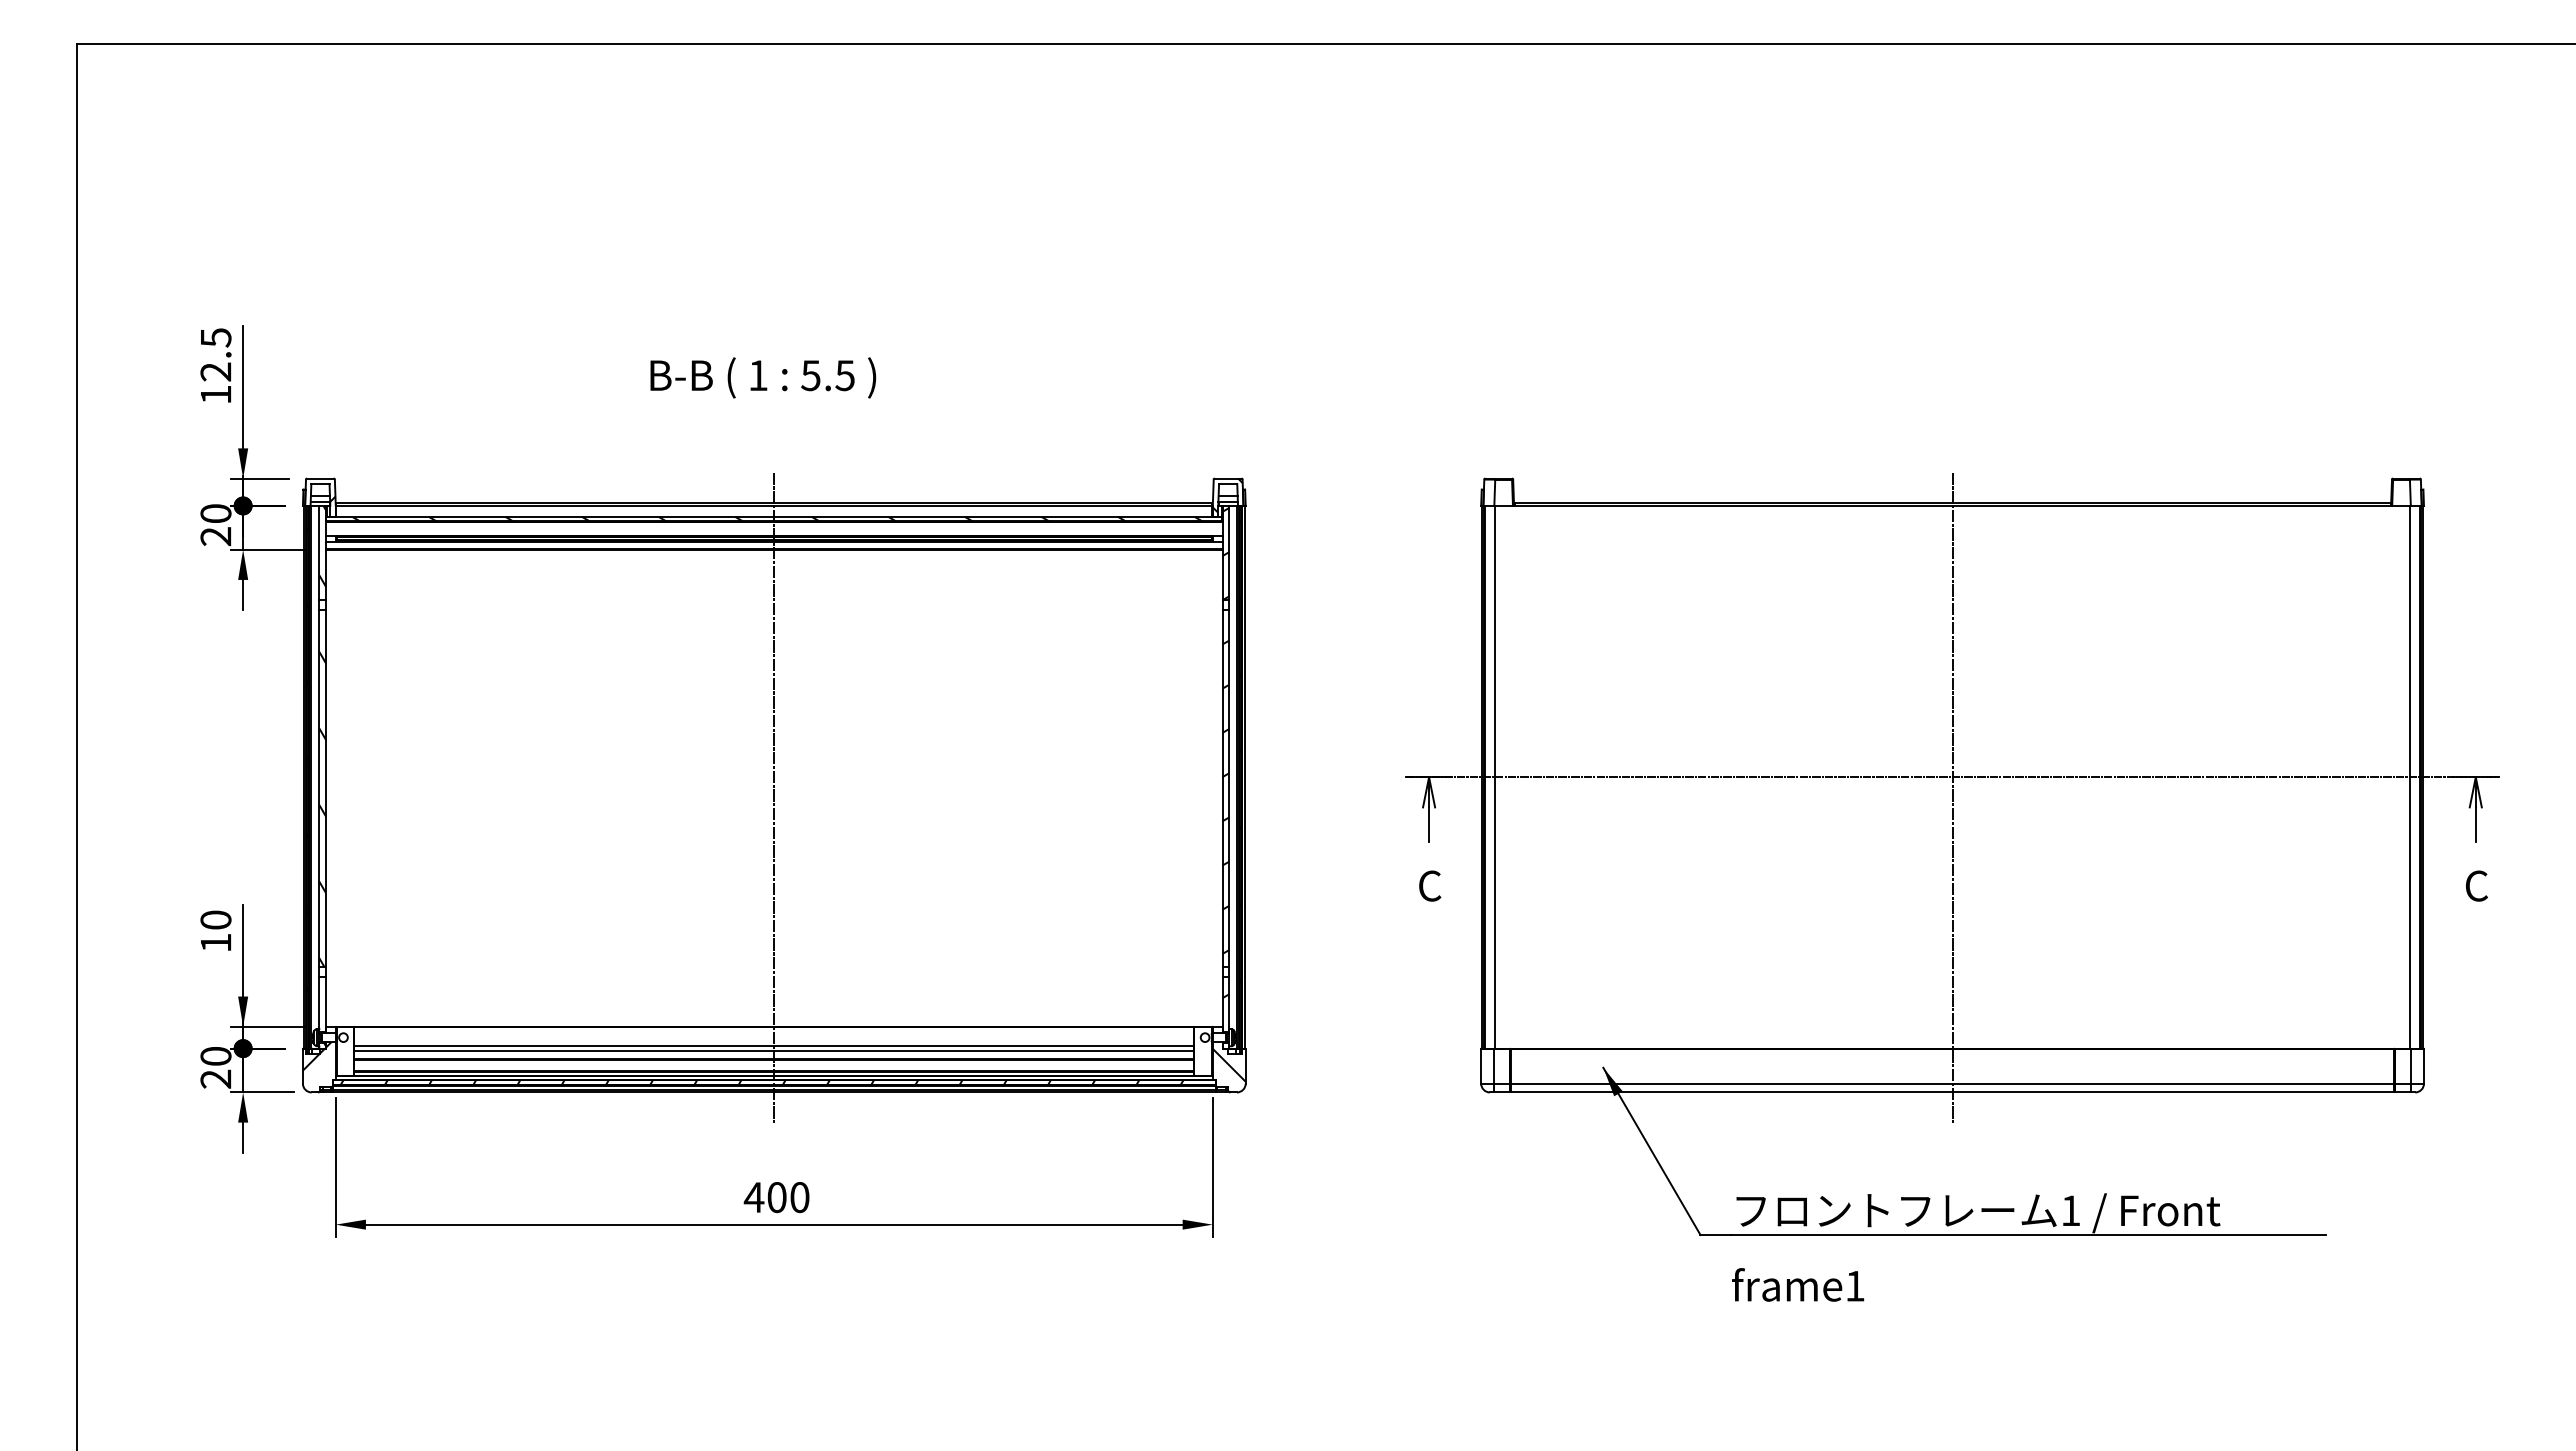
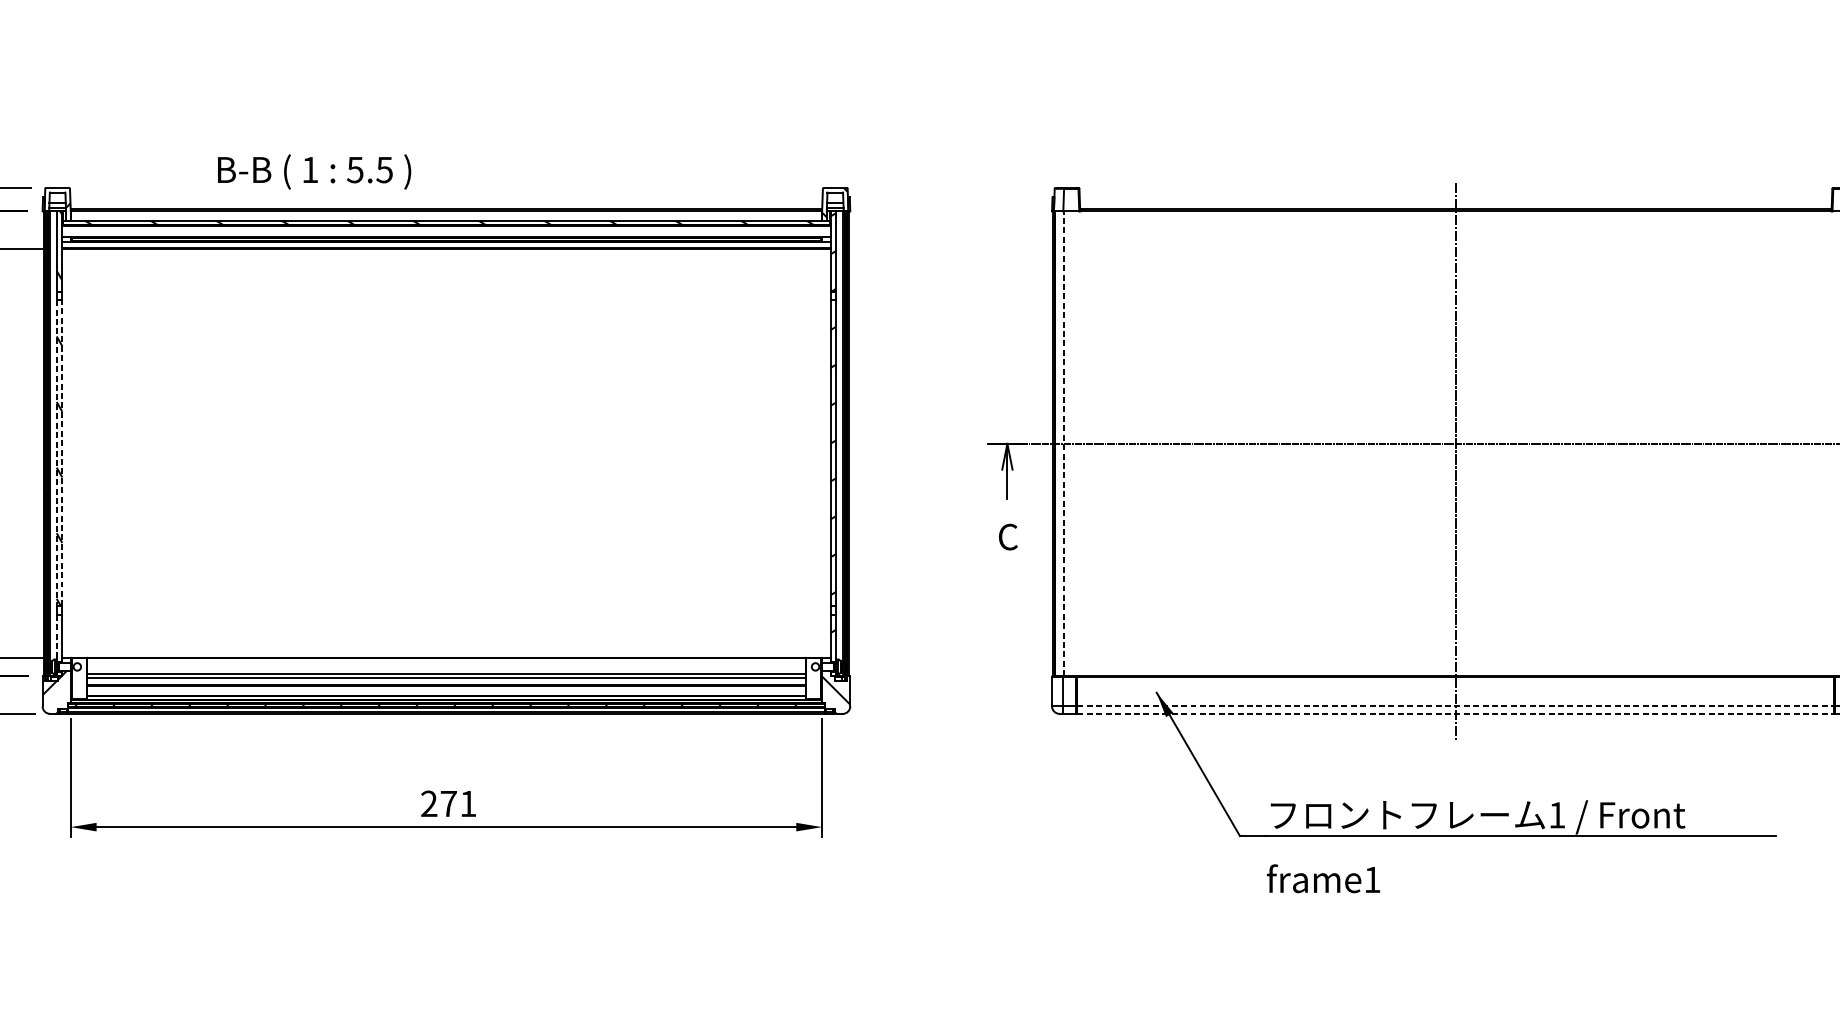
text: (763, 377) -> (314, 171), moved
line: (1494, 776) -> (1063, 443), solid -> dashed
line: (319, 788) -> (56, 453), solid -> dashed
line: (325, 788) -> (61, 453), solid -> dashed
line: (774, 797) -> (446, 461), removed
line: (319, 1003) -> (56, 637), solid -> dashed
line: (1952, 1083) -> (1455, 706), solid -> dashed
line: (1952, 1092) -> (1455, 713), solid -> dashed
text: (776, 1197) -> (448, 803), 400 -> 271

